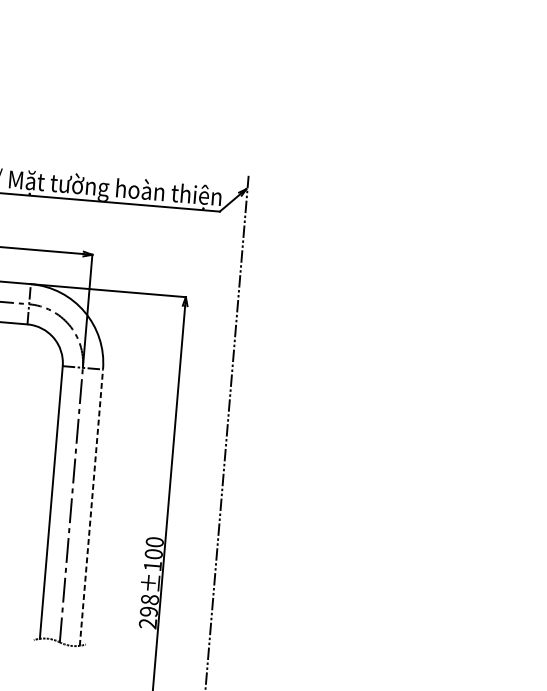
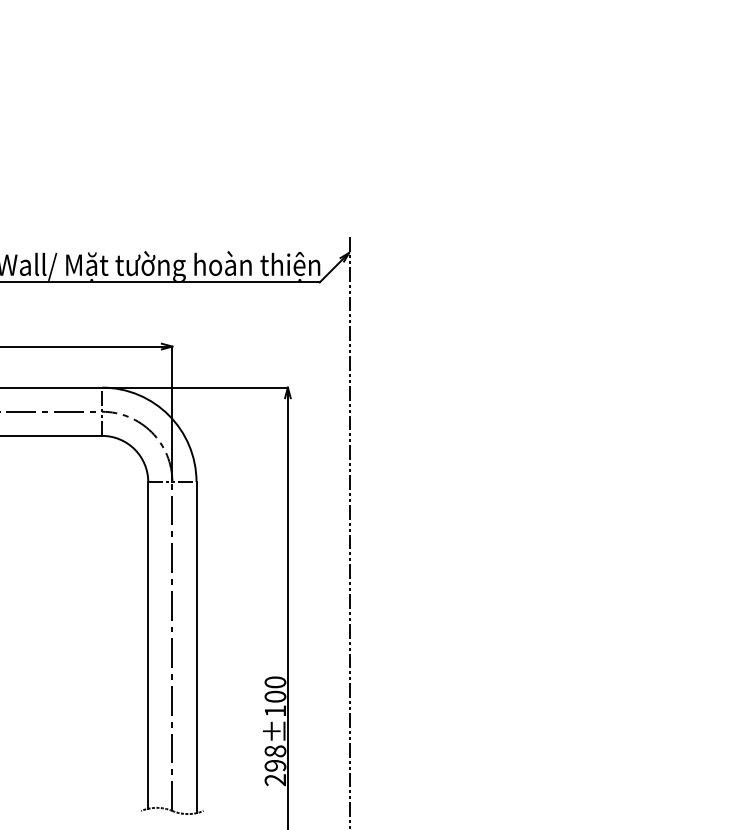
line: (91, 507) -> (196, 647), dashed -> solid

